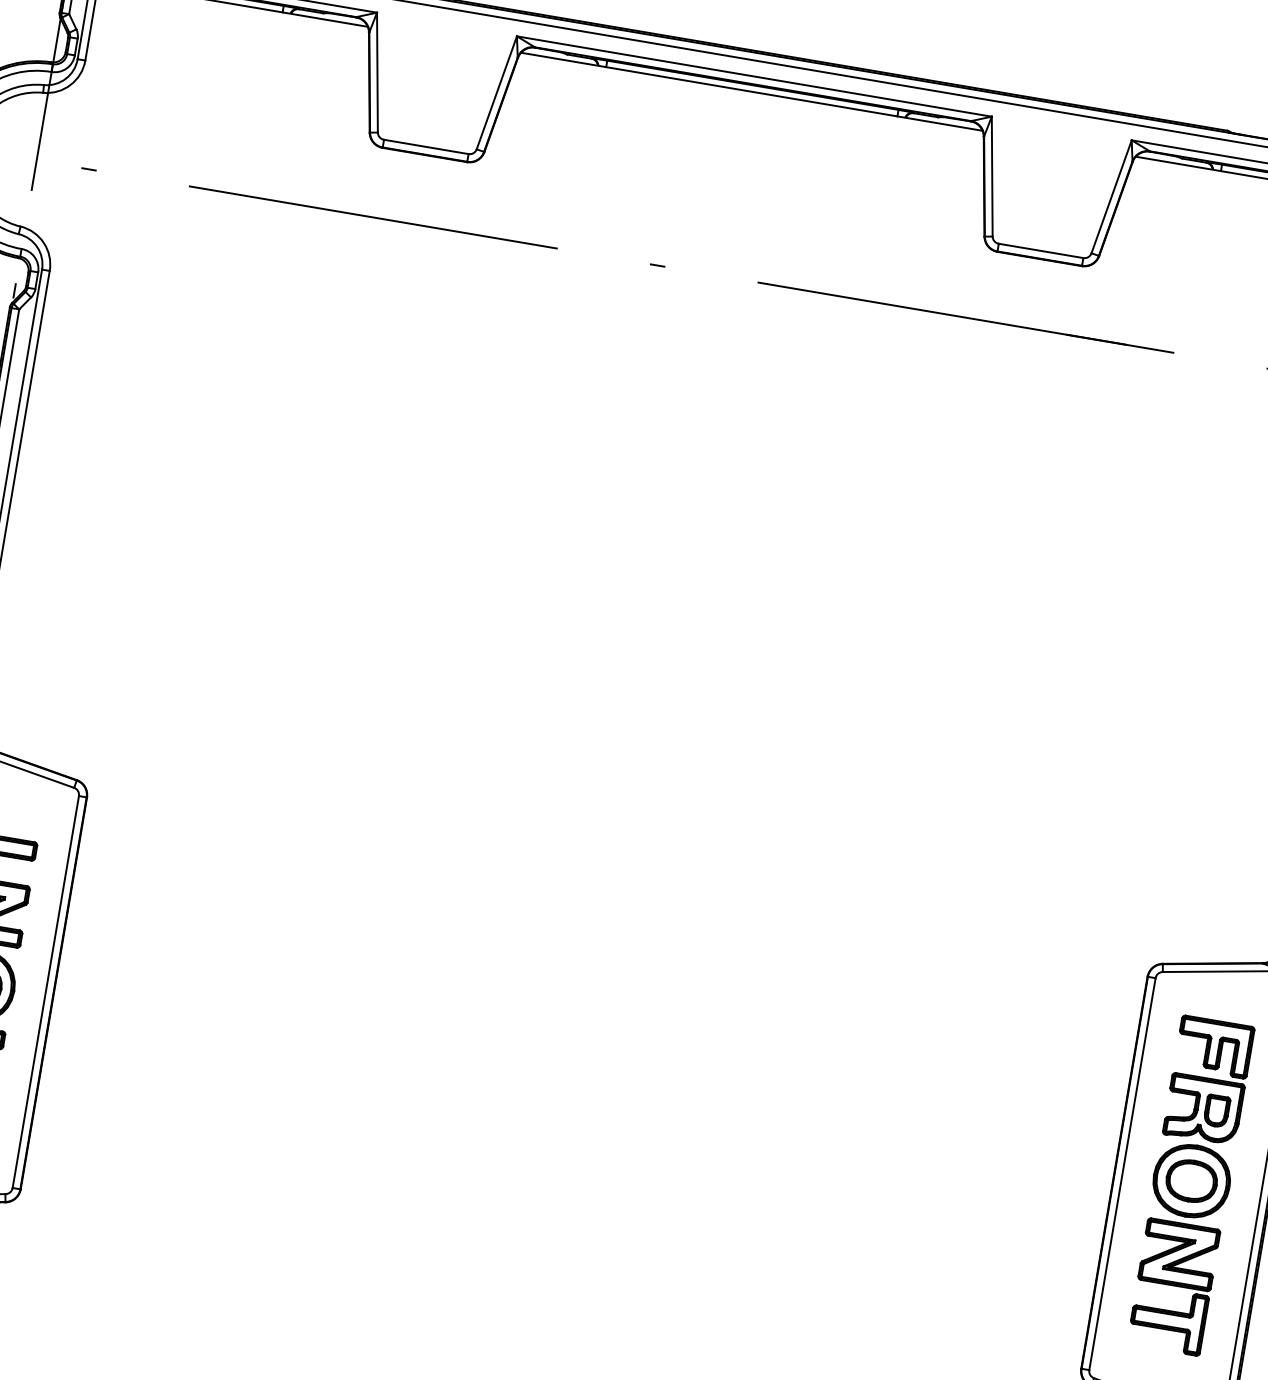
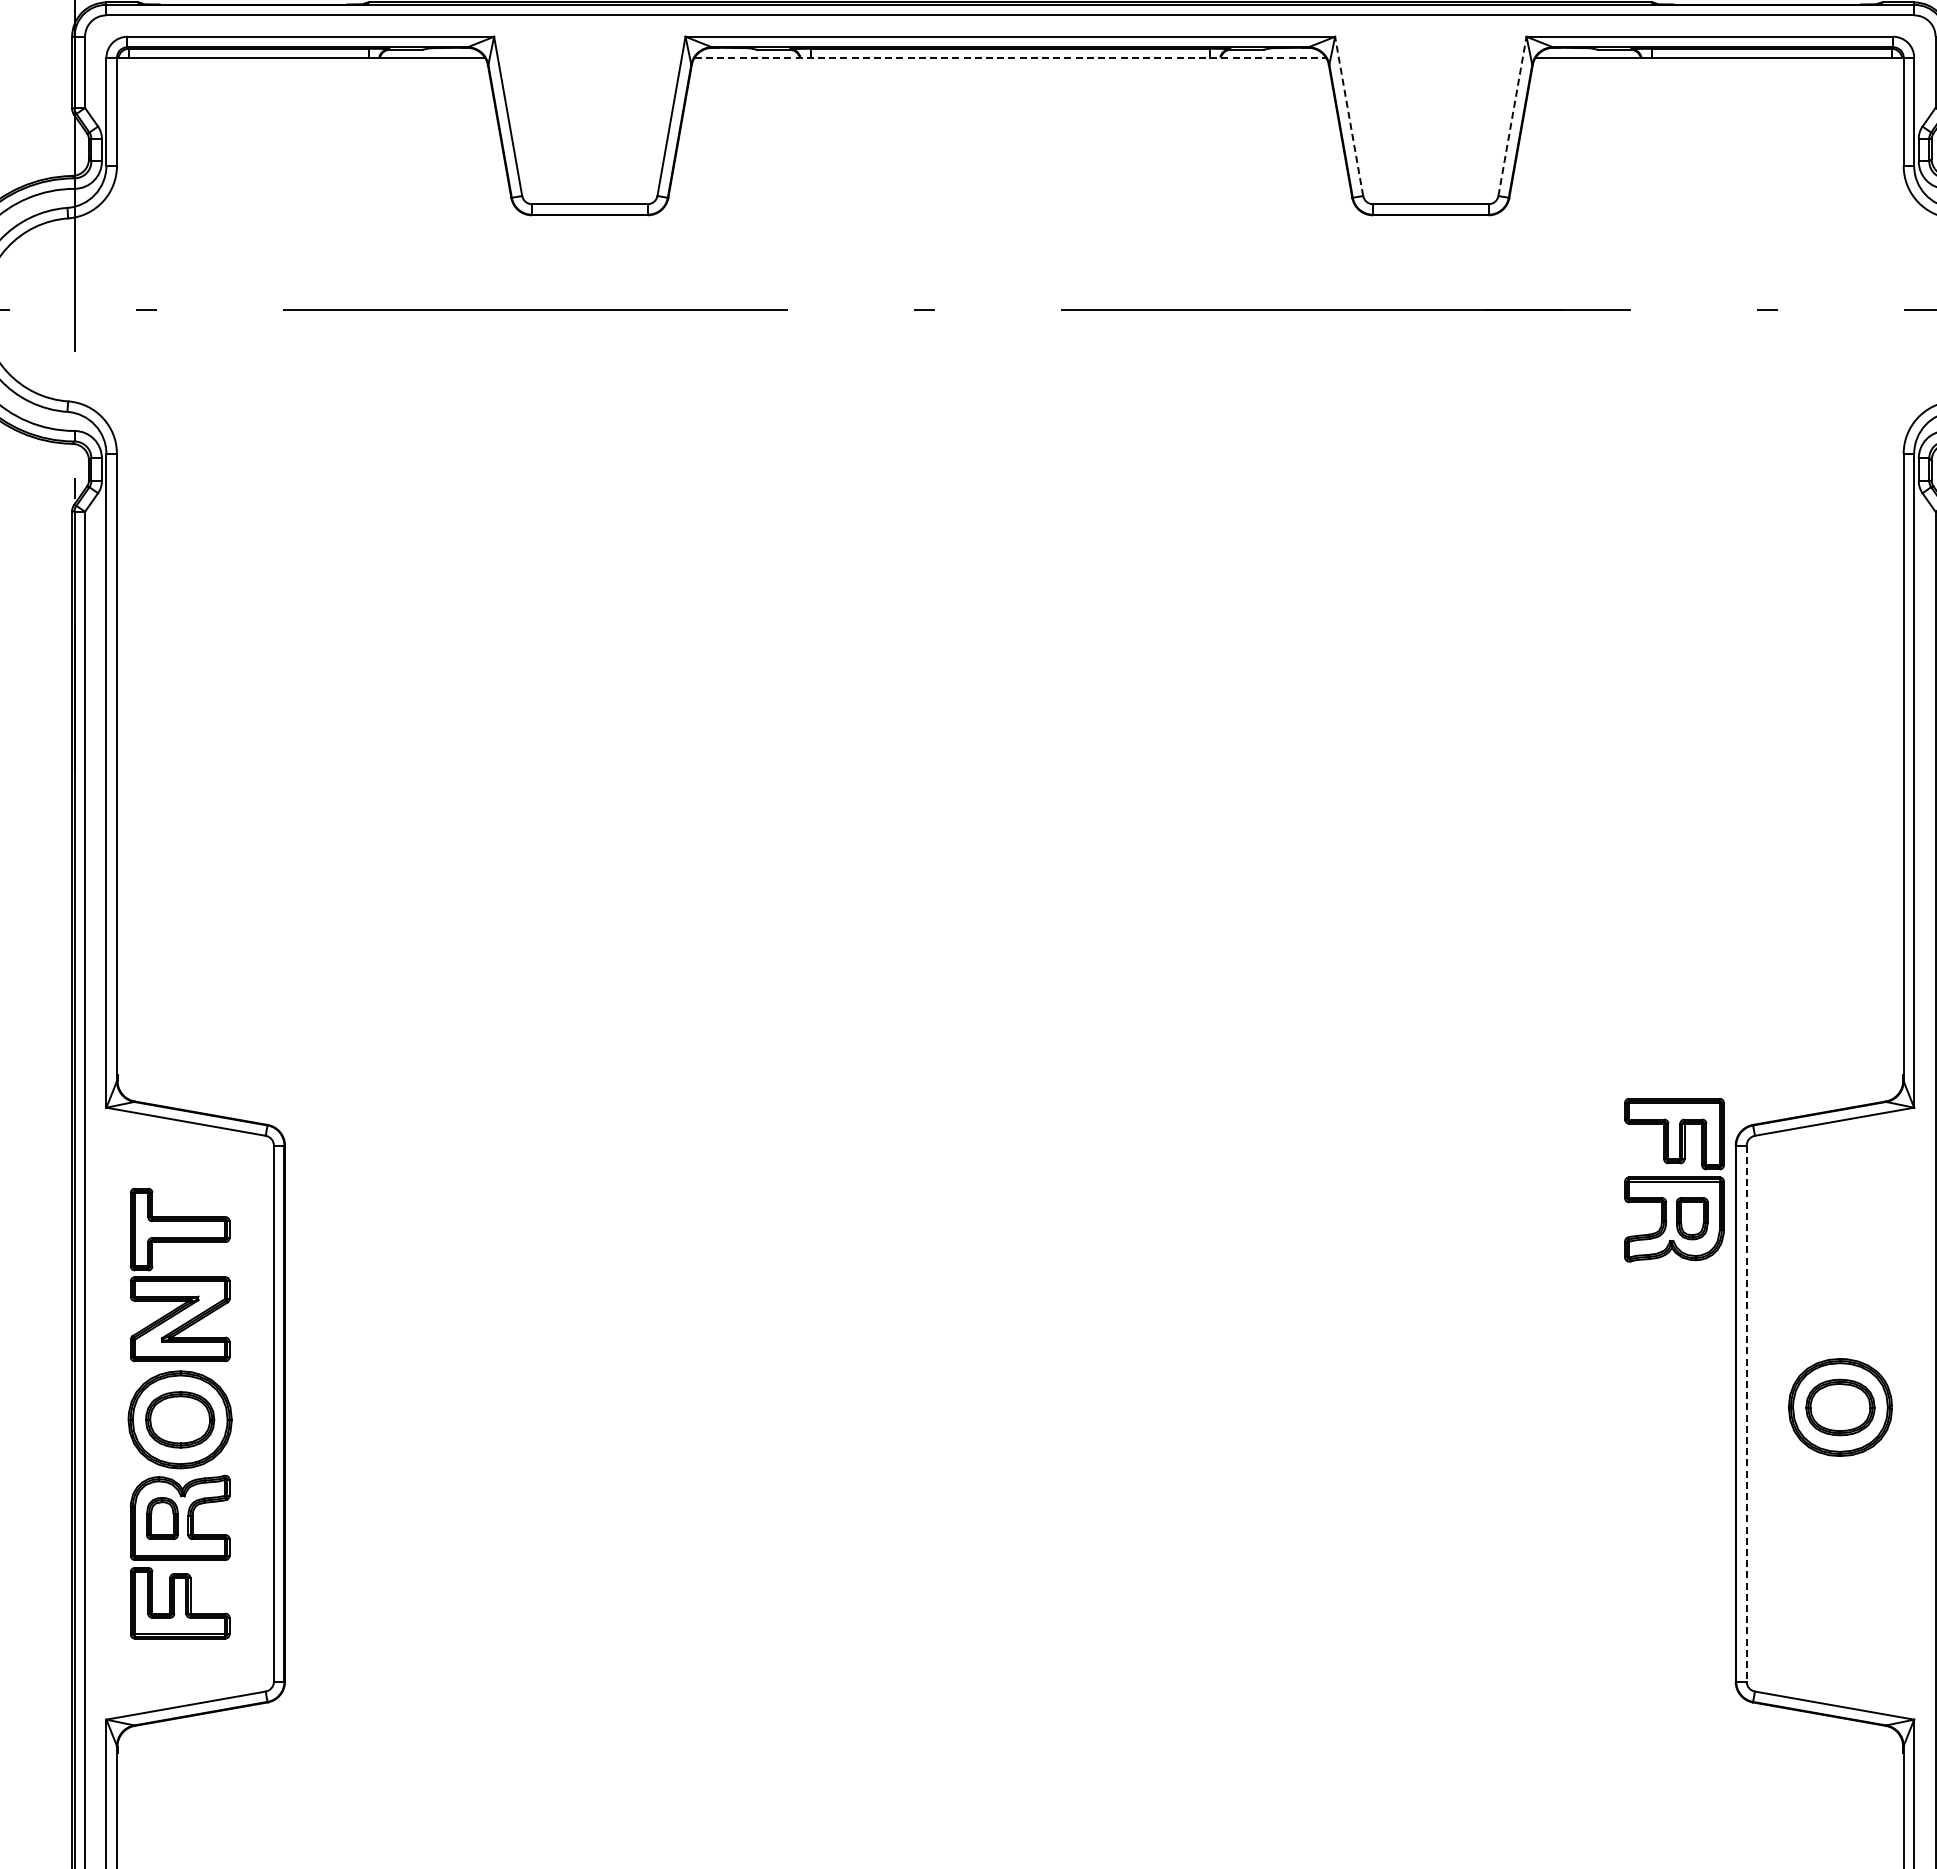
line: (751, 91) -> (1010, 57), solid -> dashed
line: (992, 176) -> (1349, 116), solid -> dashed
line: (1111, 196) -> (1512, 116), solid -> dashed
part: (1208, 1080) -> (1674, 1179), moved
line: (1122, 1174) -> (1746, 1414), solid -> dashed
part: (1173, 1287) -> (1840, 1552), removed

